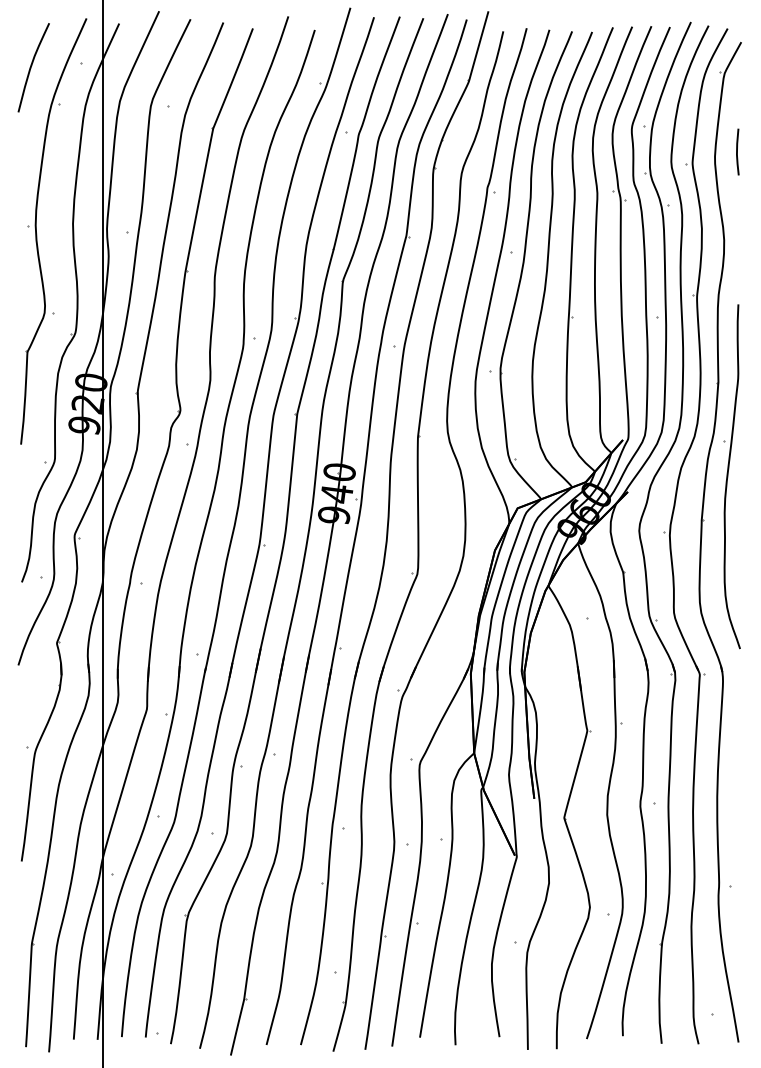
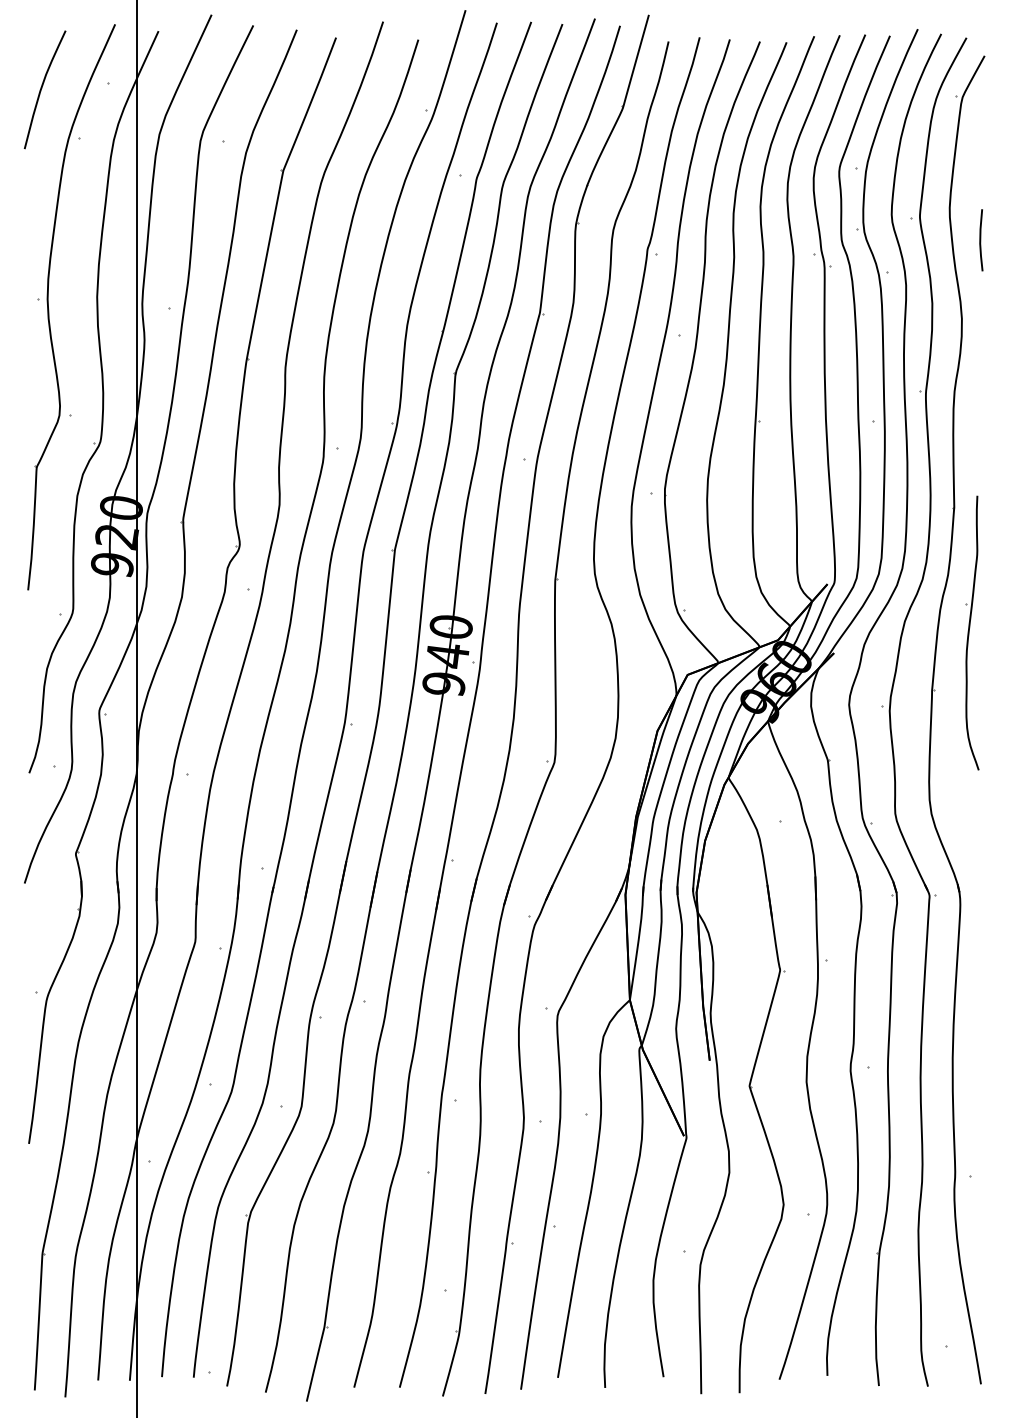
line: (737, 151) -> (980, 239), moved
part: (731, 476) -> (971, 632), size x0.6

